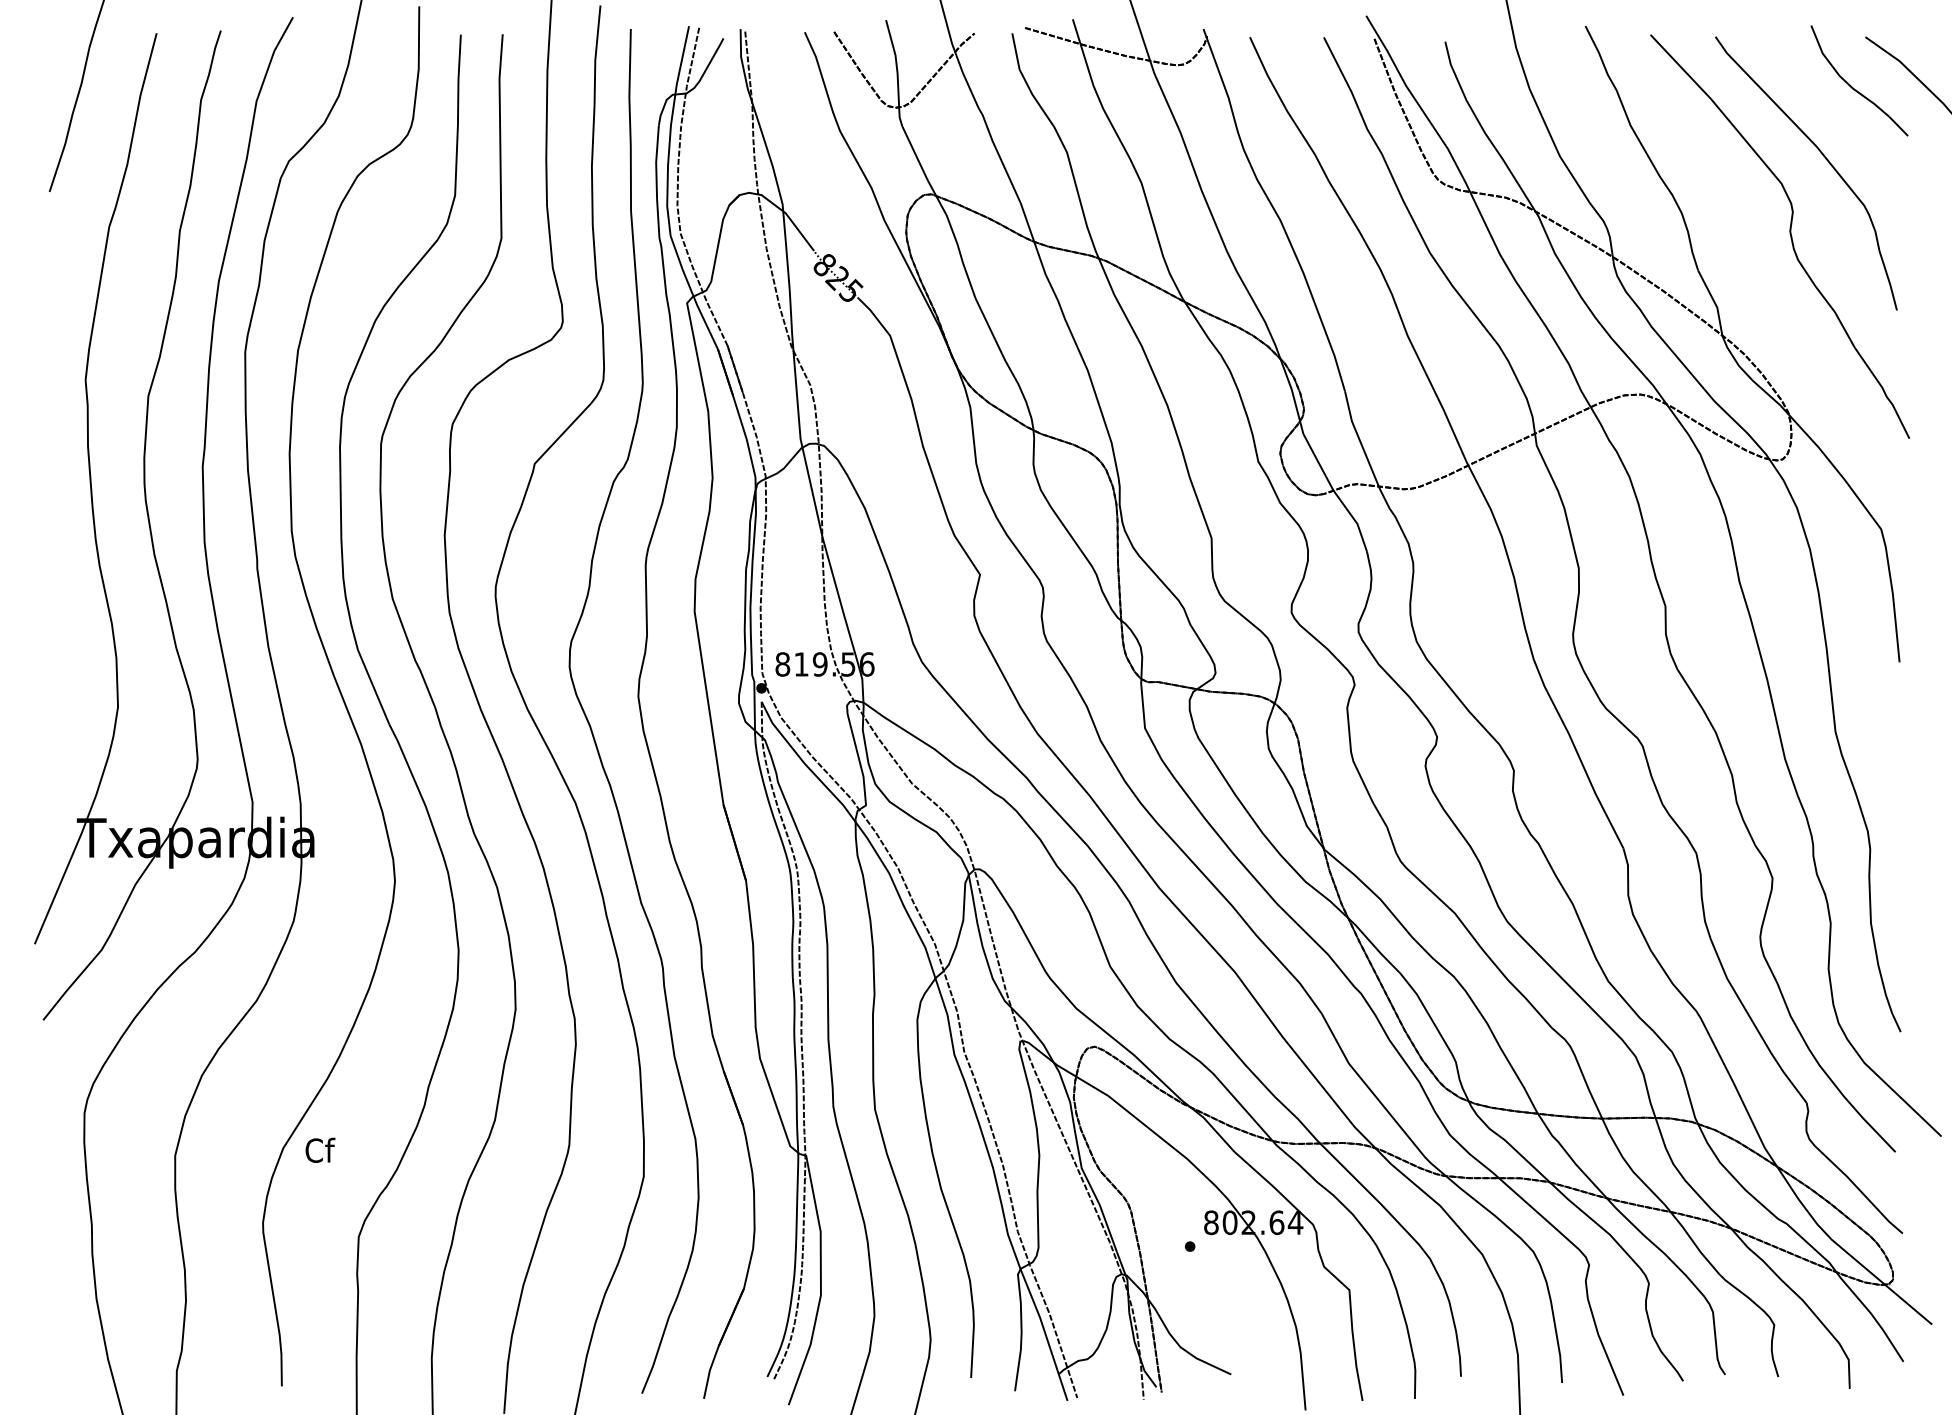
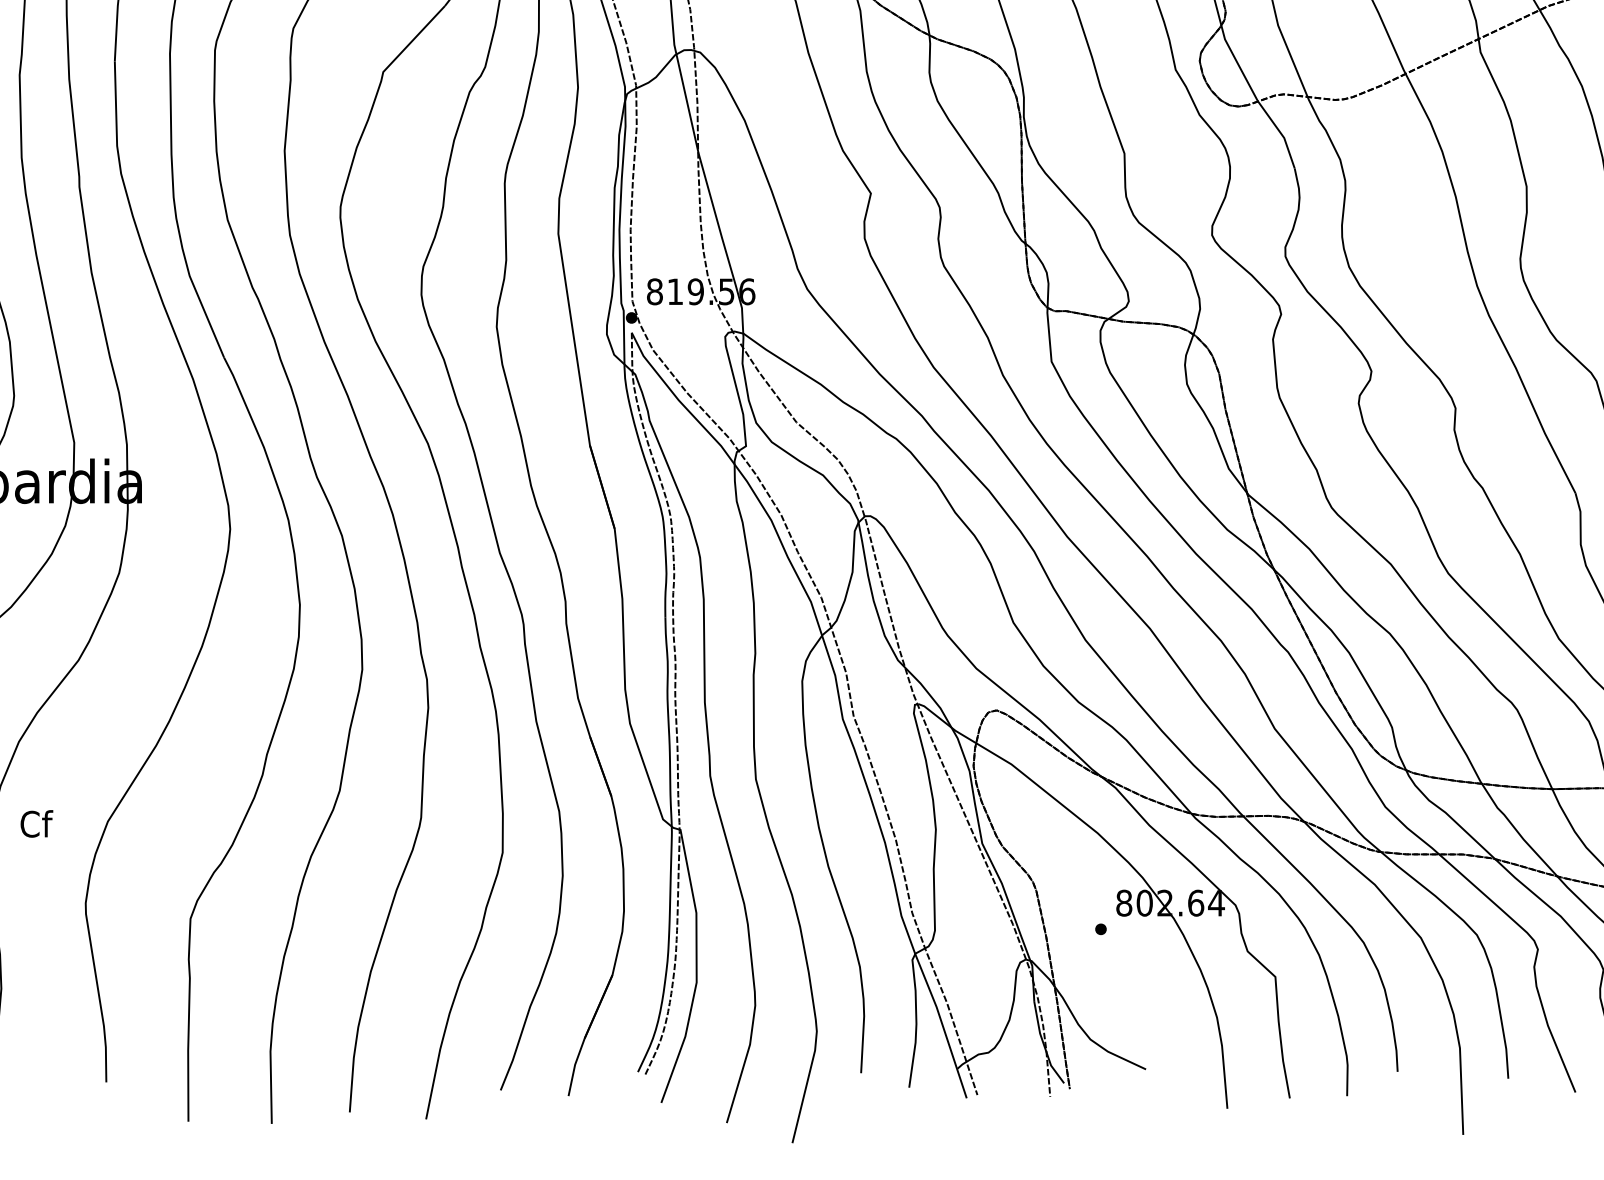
text: (320, 1149) -> (36, 822), moved

